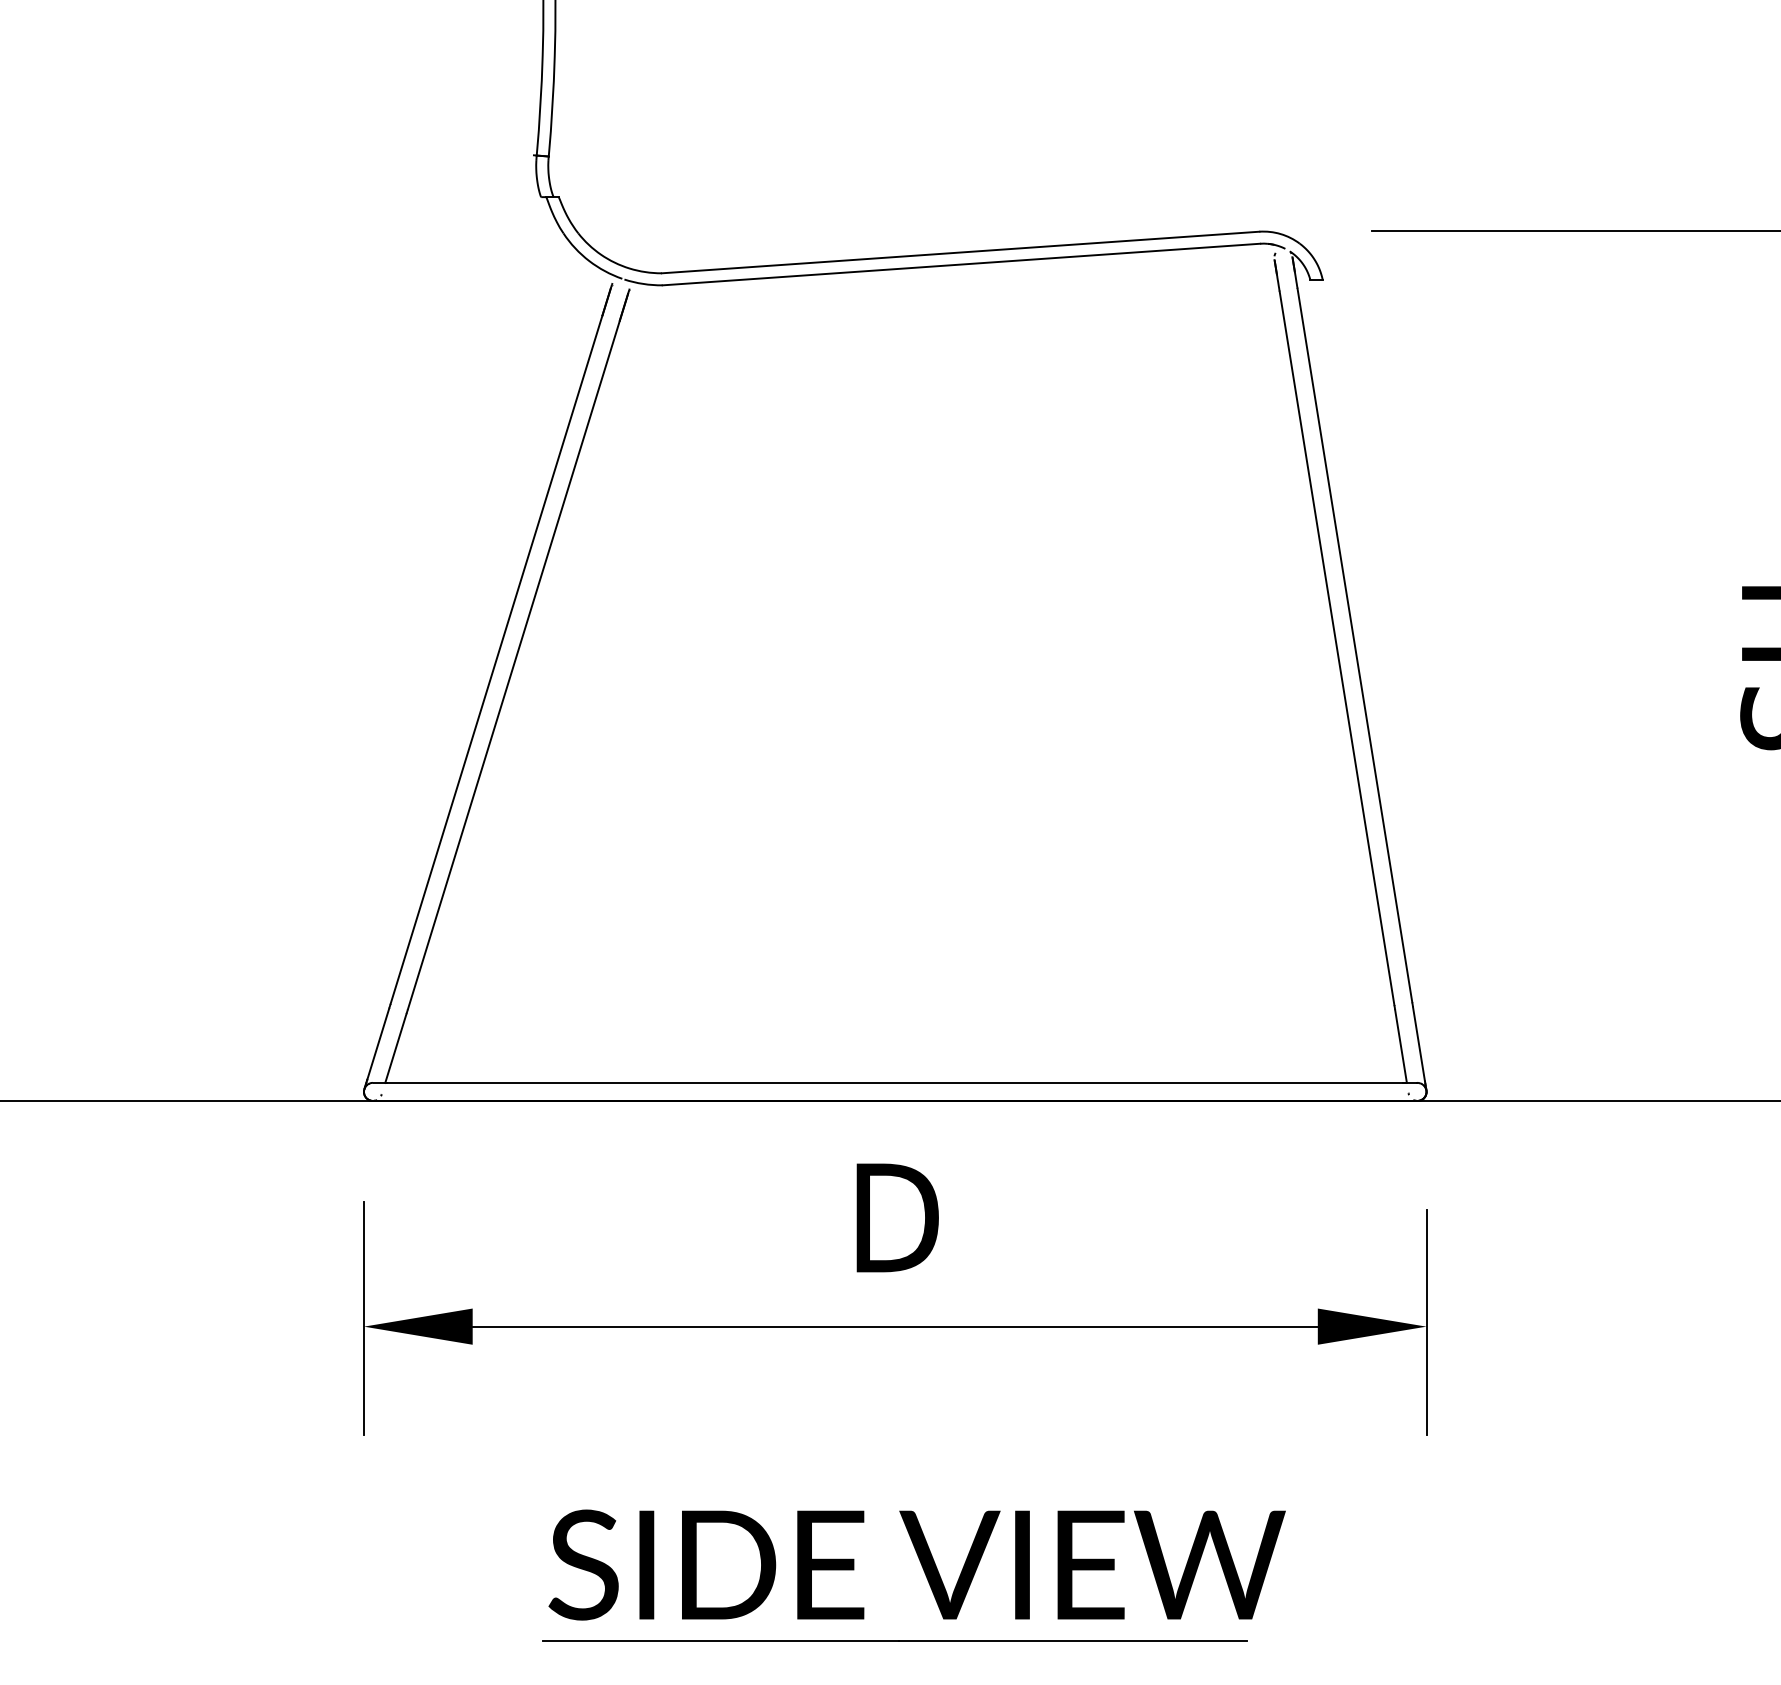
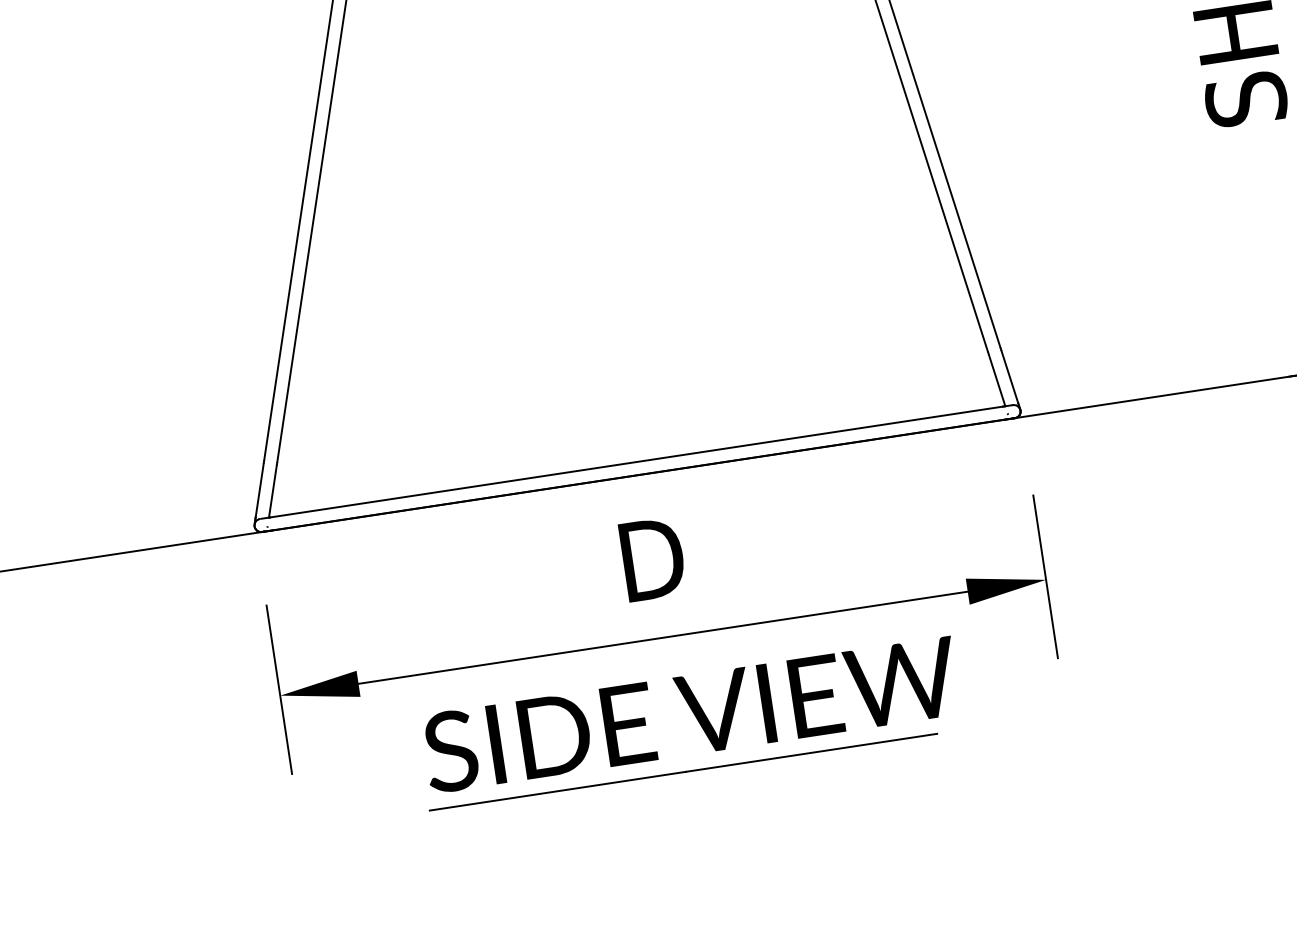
part: (923, 1571) -> (696, 718), moved

